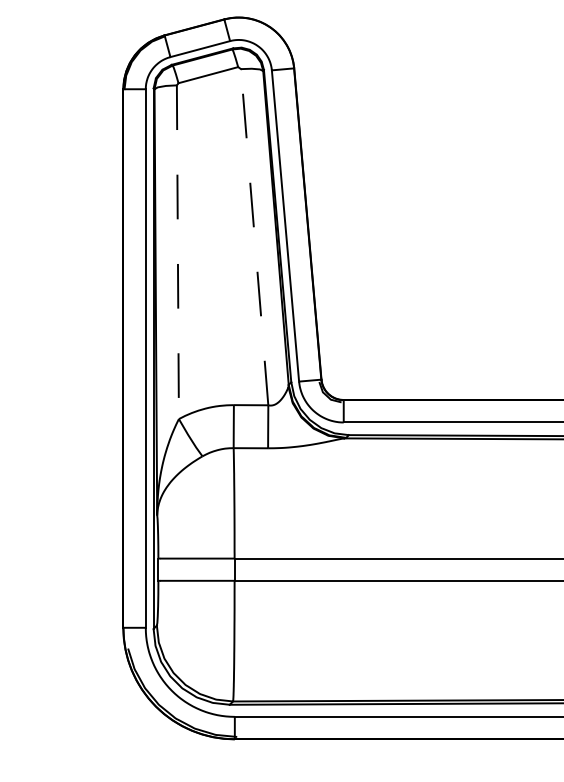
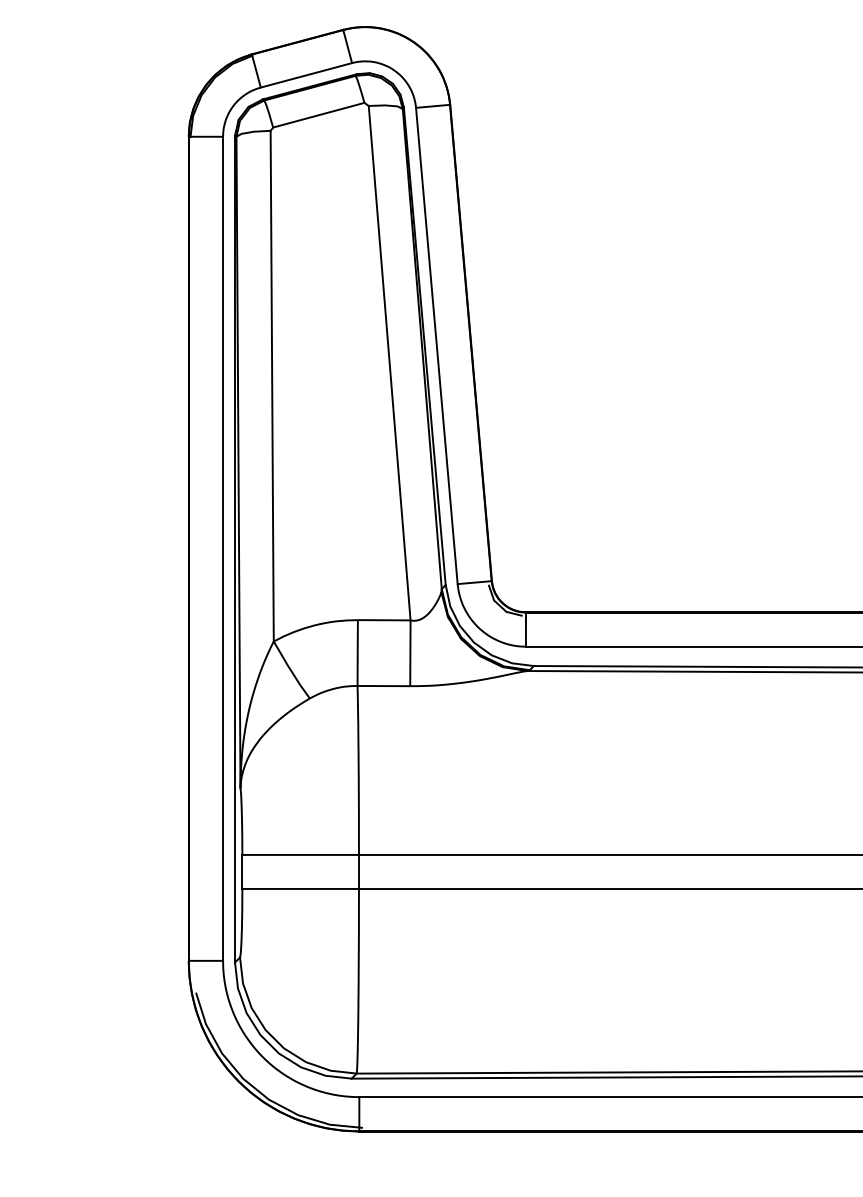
line: (254, 237) -> (389, 363), dashed -> solid
line: (177, 252) -> (271, 386), dashed -> solid

